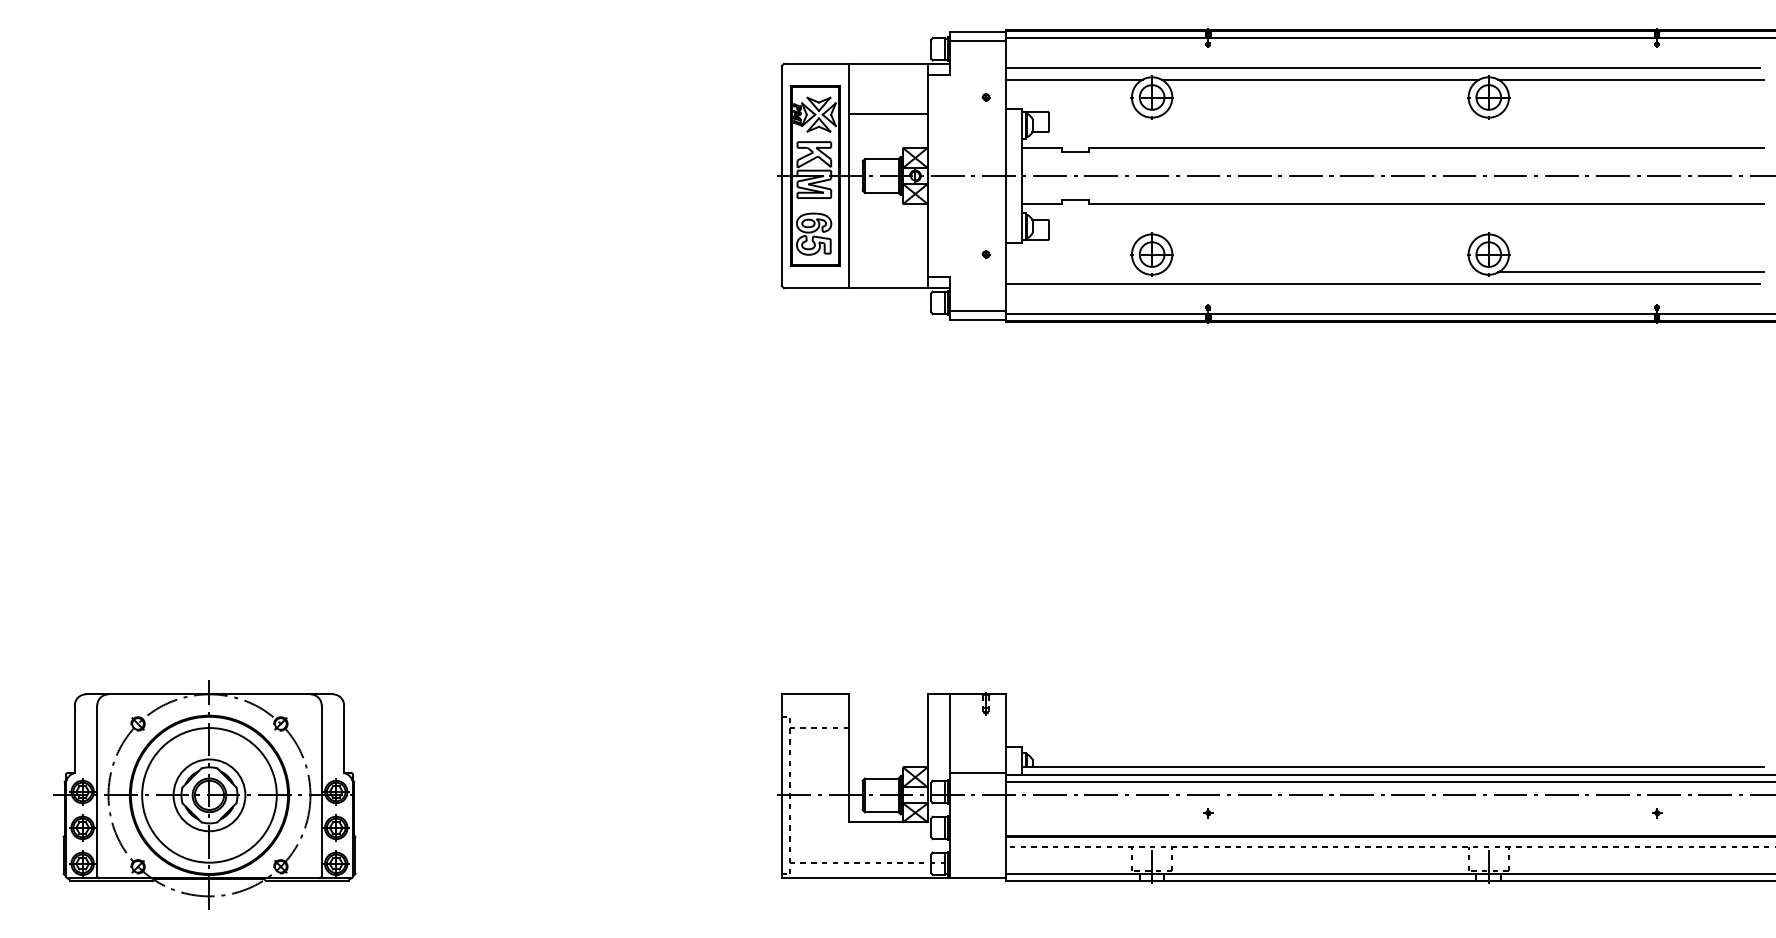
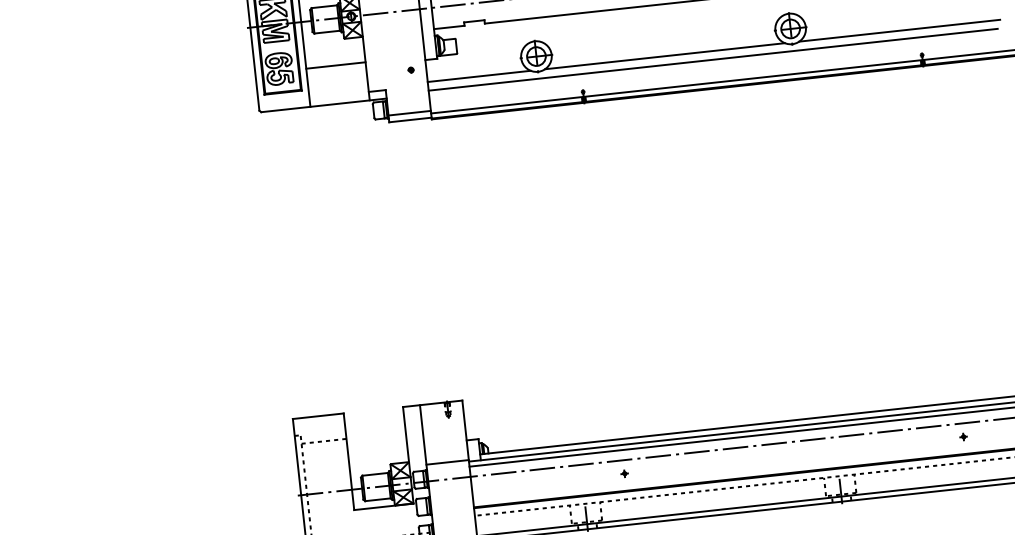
line: (888, 237) -> (335, 65), added
line: (1074, 272) -> (479, 76), added
line: (1320, 272) -> (665, 56), added

